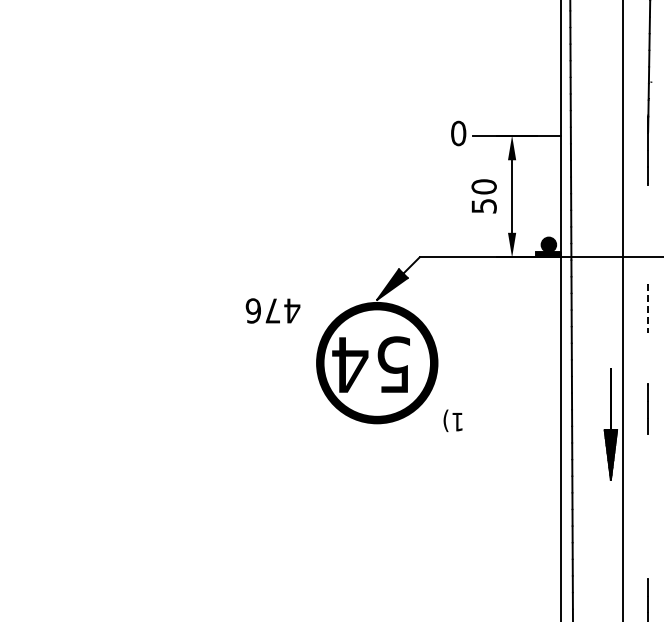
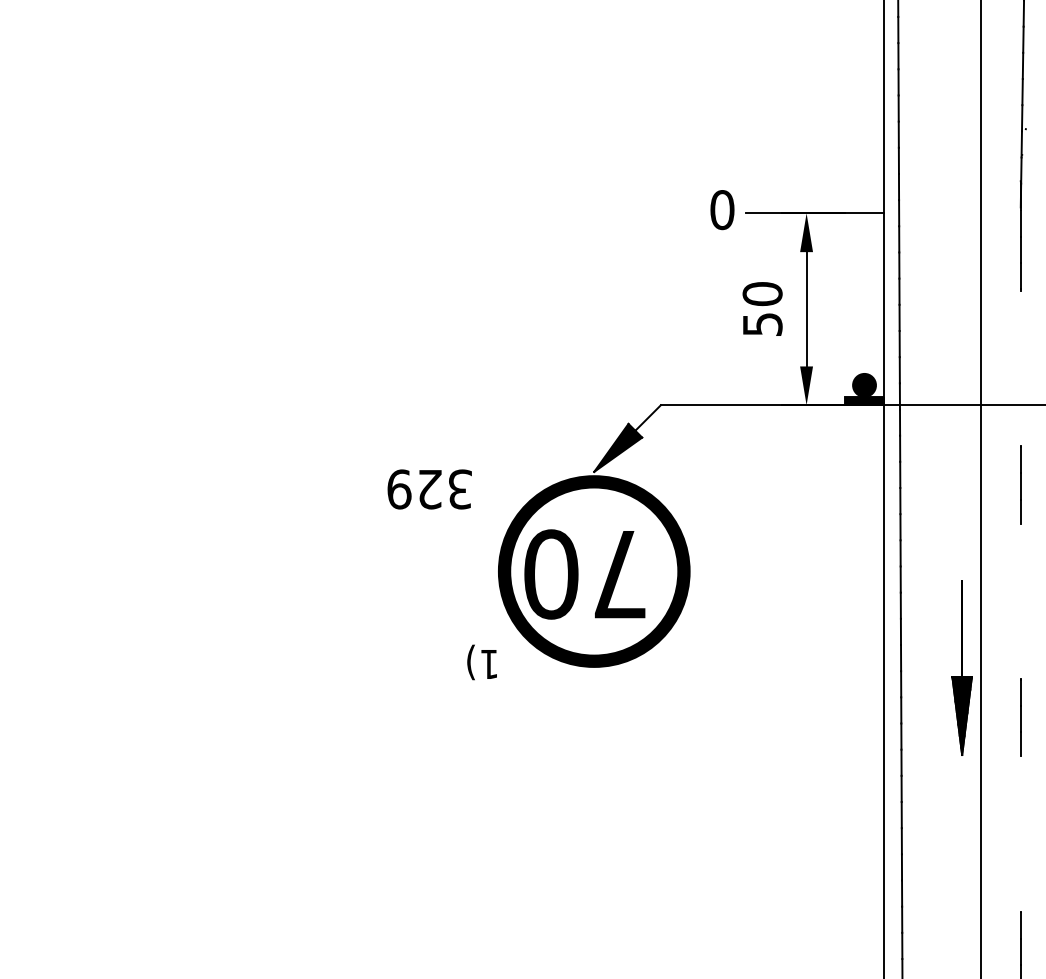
line: (648, 308) -> (1021, 485), dashed -> solid
text: (272, 310) -> (429, 488), 476 -> 329
text: (370, 364) -> (583, 573), 54 -> 70
line: (647, 408) -> (1019, 717), moved
text: (452, 420) -> (481, 661), moved

